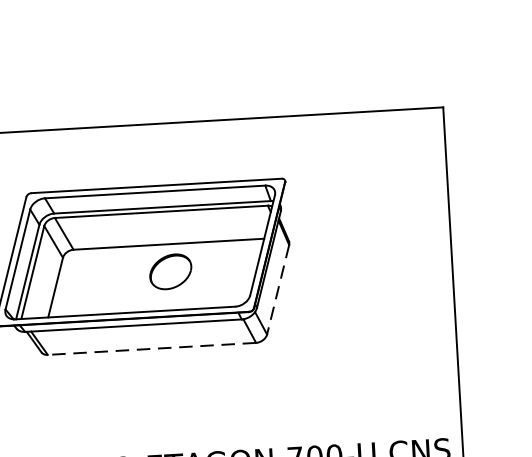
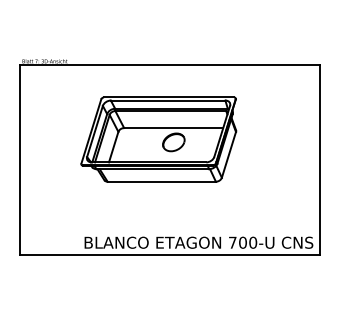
line: (277, 289) -> (228, 154), dashed -> solid
line: (151, 348) -> (161, 181), dashed -> solid

